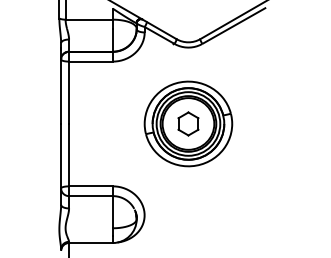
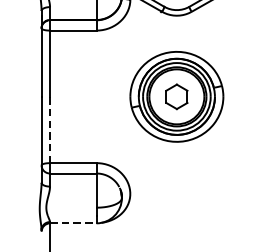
line: (69, 154) -> (50, 129), solid -> dashed
line: (90, 243) -> (72, 223), solid -> dashed

